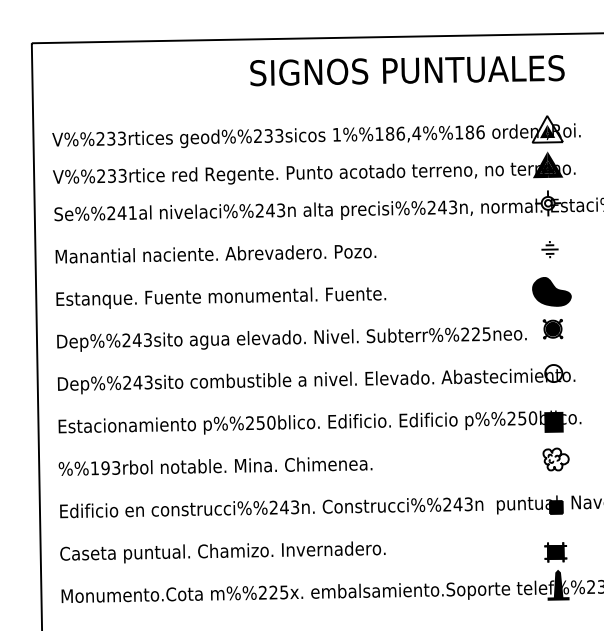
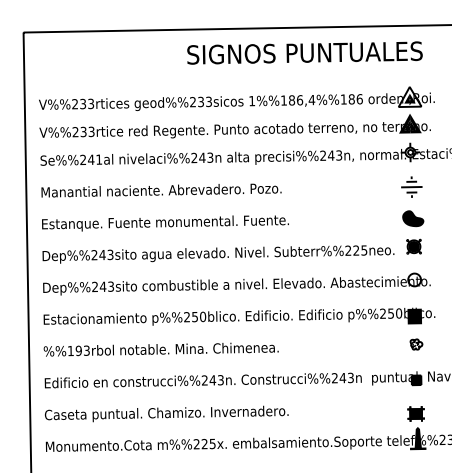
part: (549, 249) -> (411, 187), size x1.67
part: (551, 291) -> (412, 218), size x0.71
part: (556, 459) -> (416, 344), size x0.62

